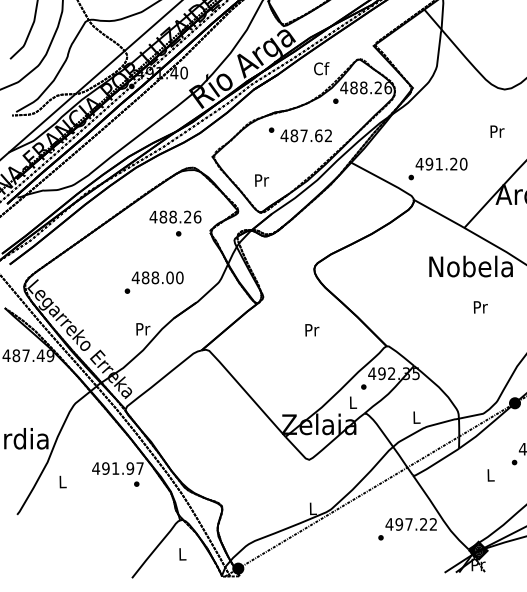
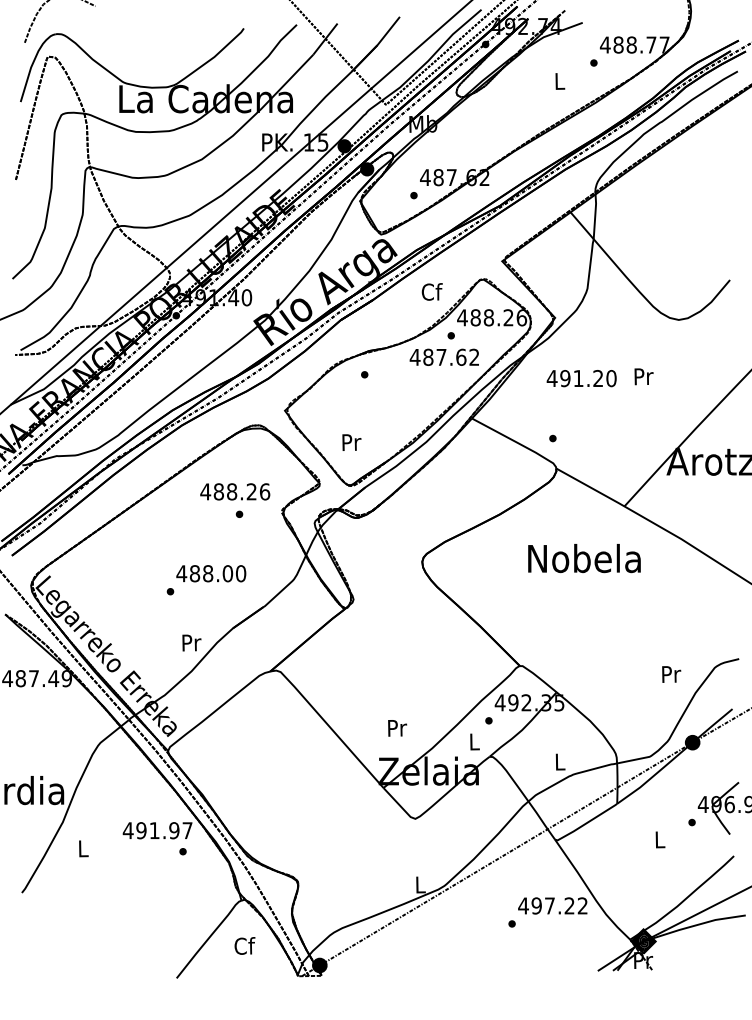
text: (497, 131) -> (643, 376), moved
text: (305, 135) -> (443, 356), moved
text: (441, 164) -> (581, 378), moved
text: (471, 266) -> (584, 558), moved
text: (480, 307) -> (671, 674), moved
text: (312, 330) -> (397, 728), moved
text: (182, 553) -> (244, 945), L -> Cf

